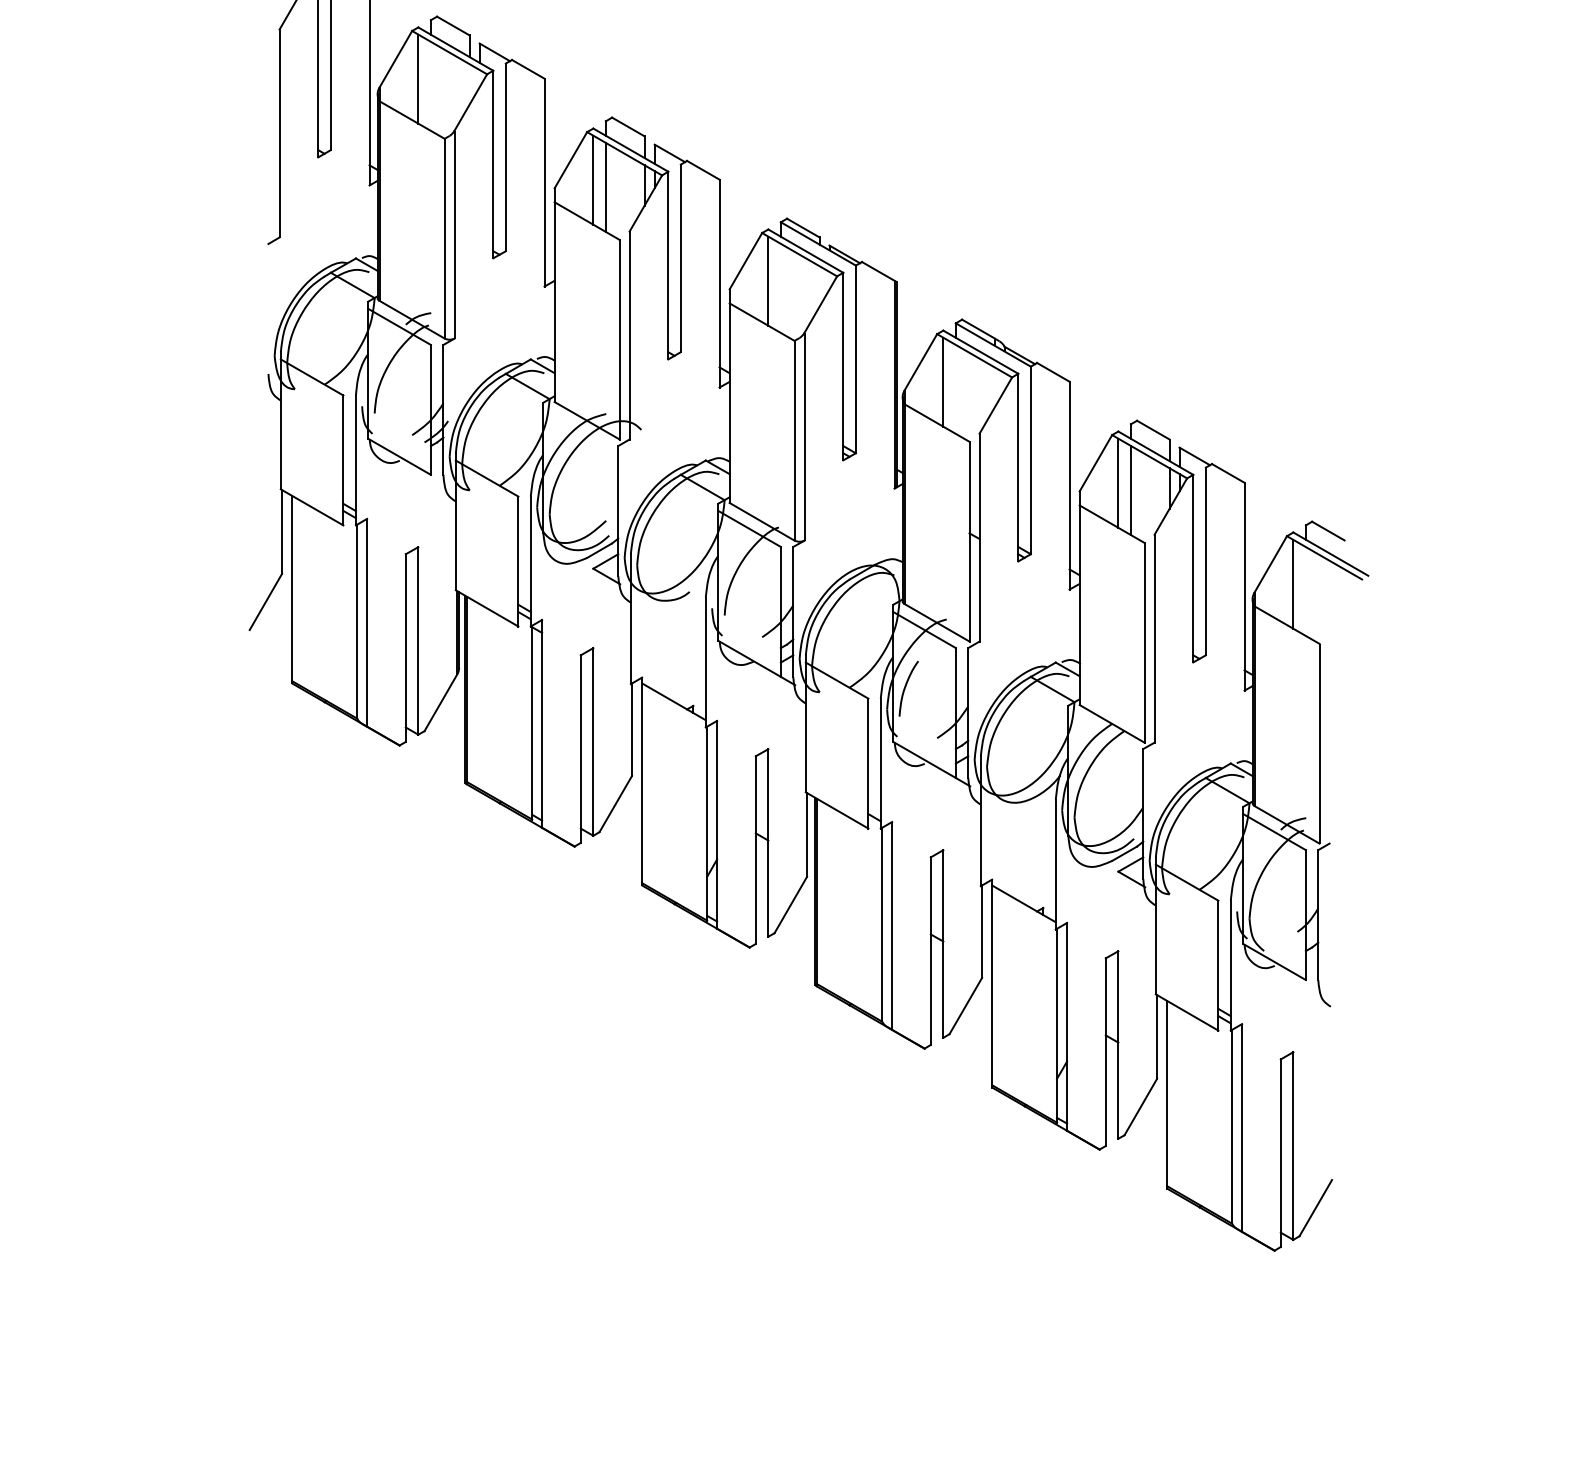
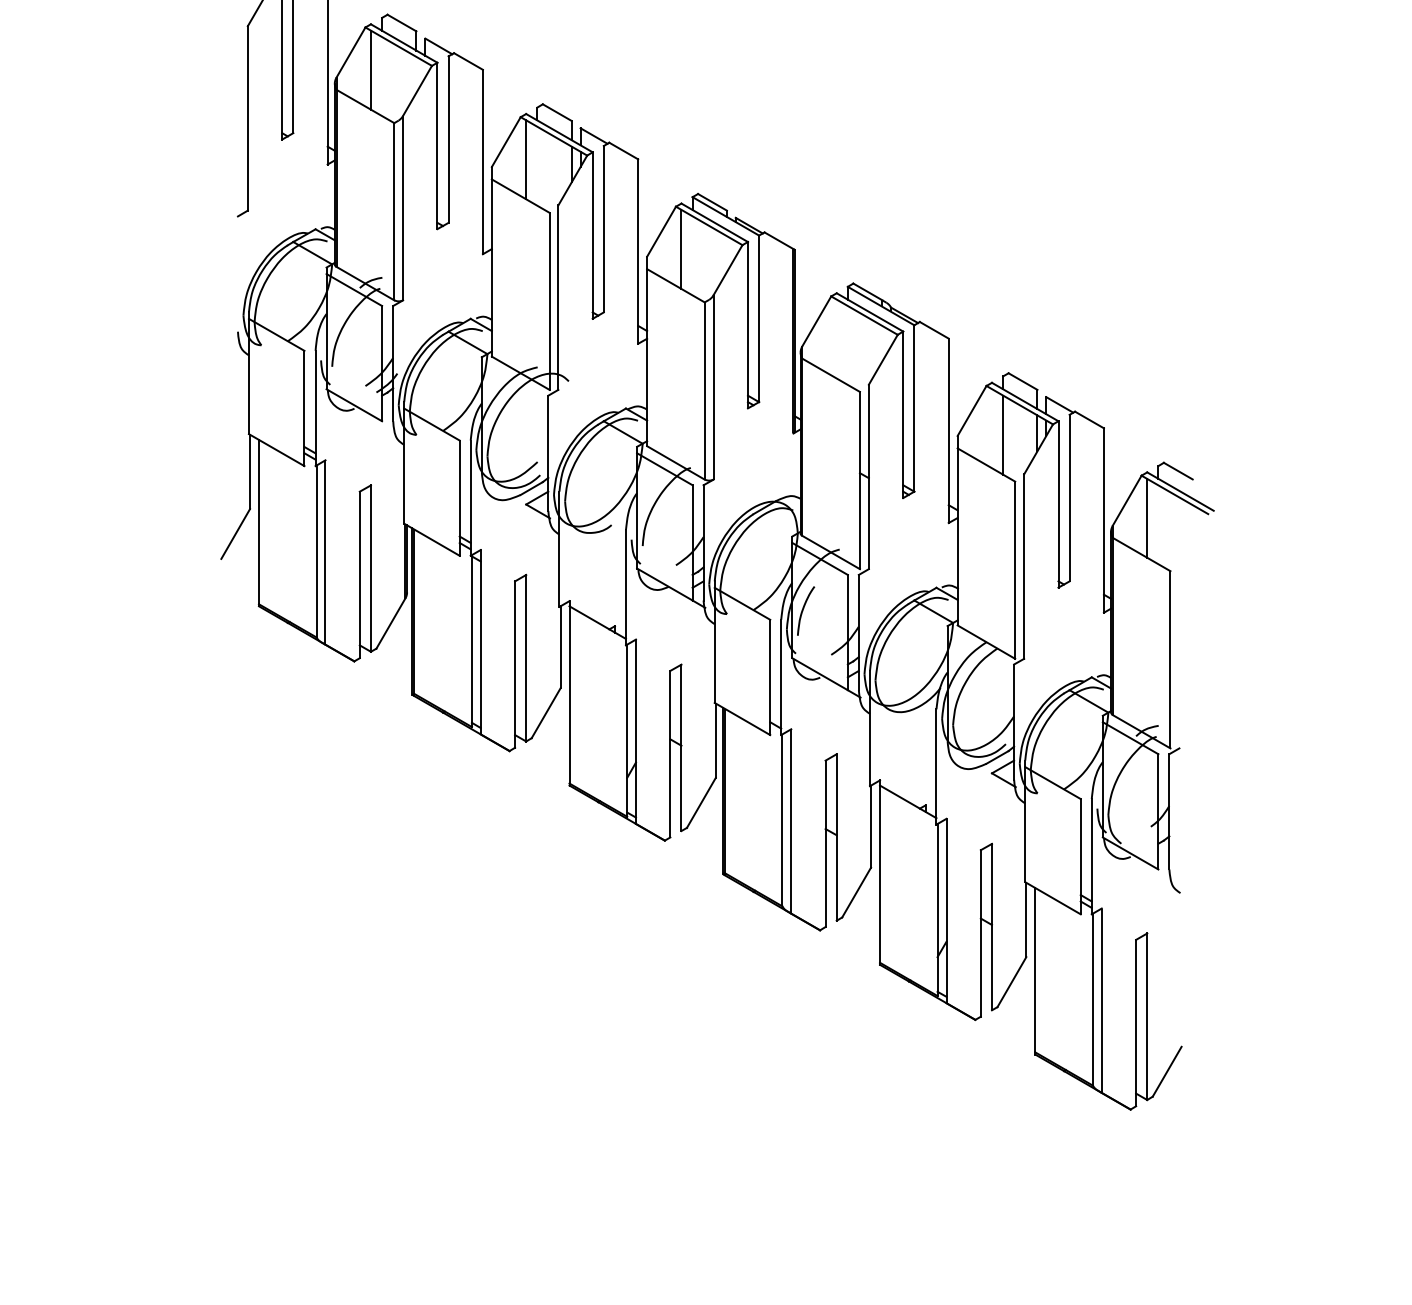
line: (605, 186) -> (536, 165), removed
line: (943, 381) -> (836, 338), removed
line: (1118, 482) -> (992, 428), removed

